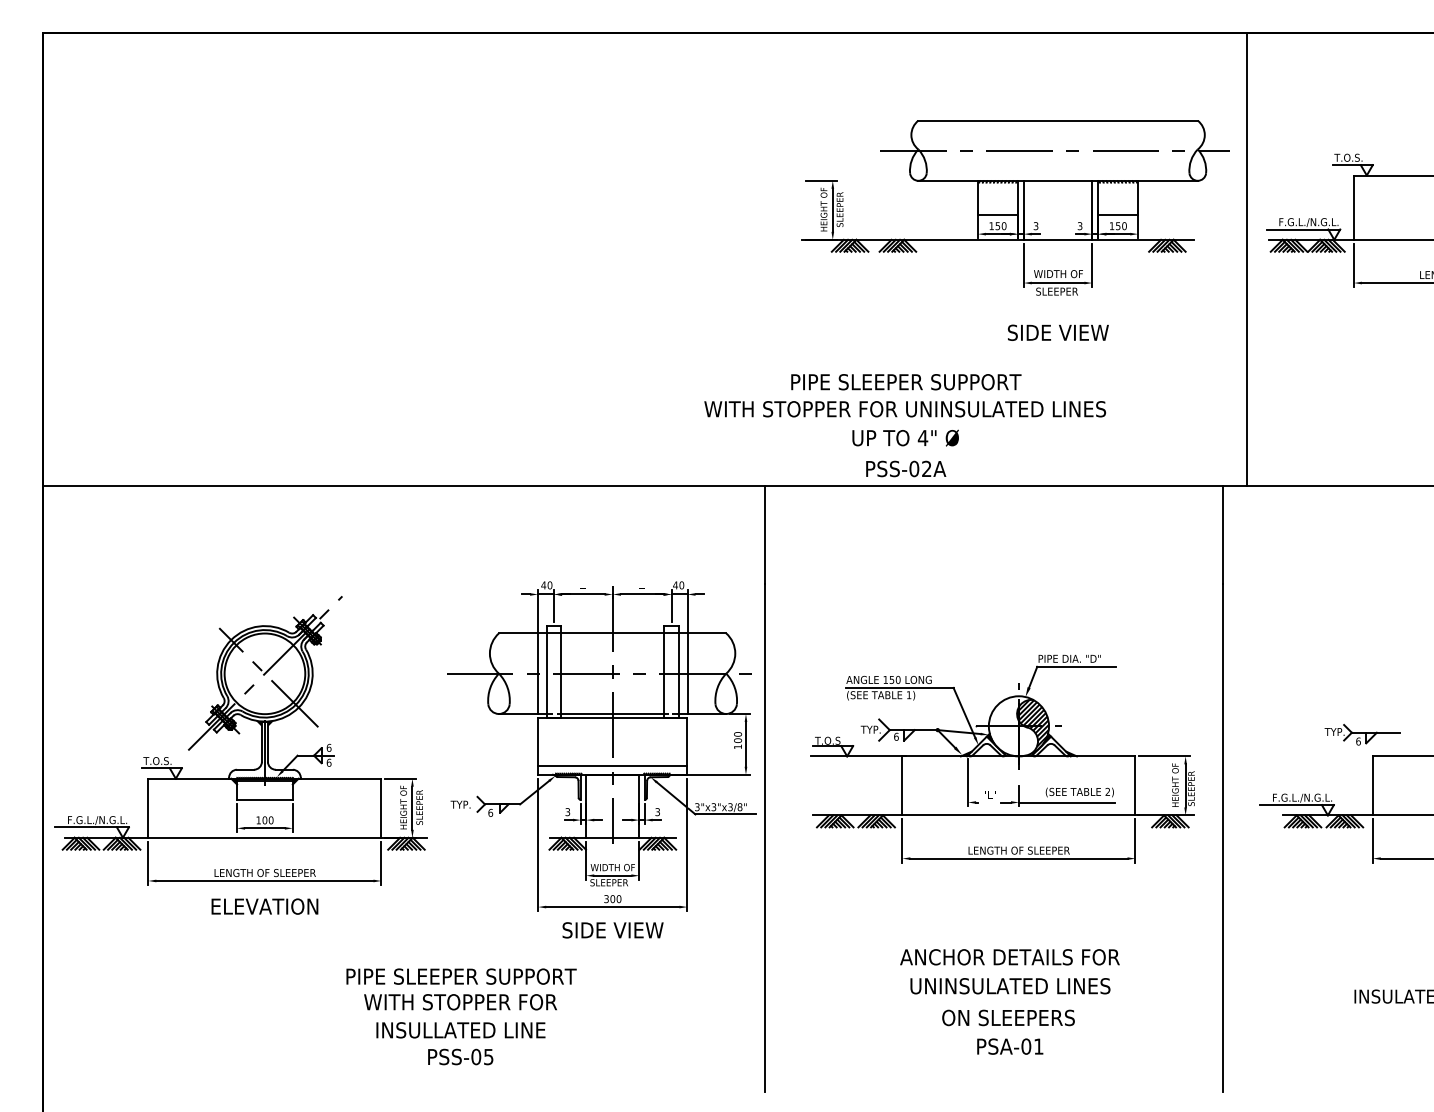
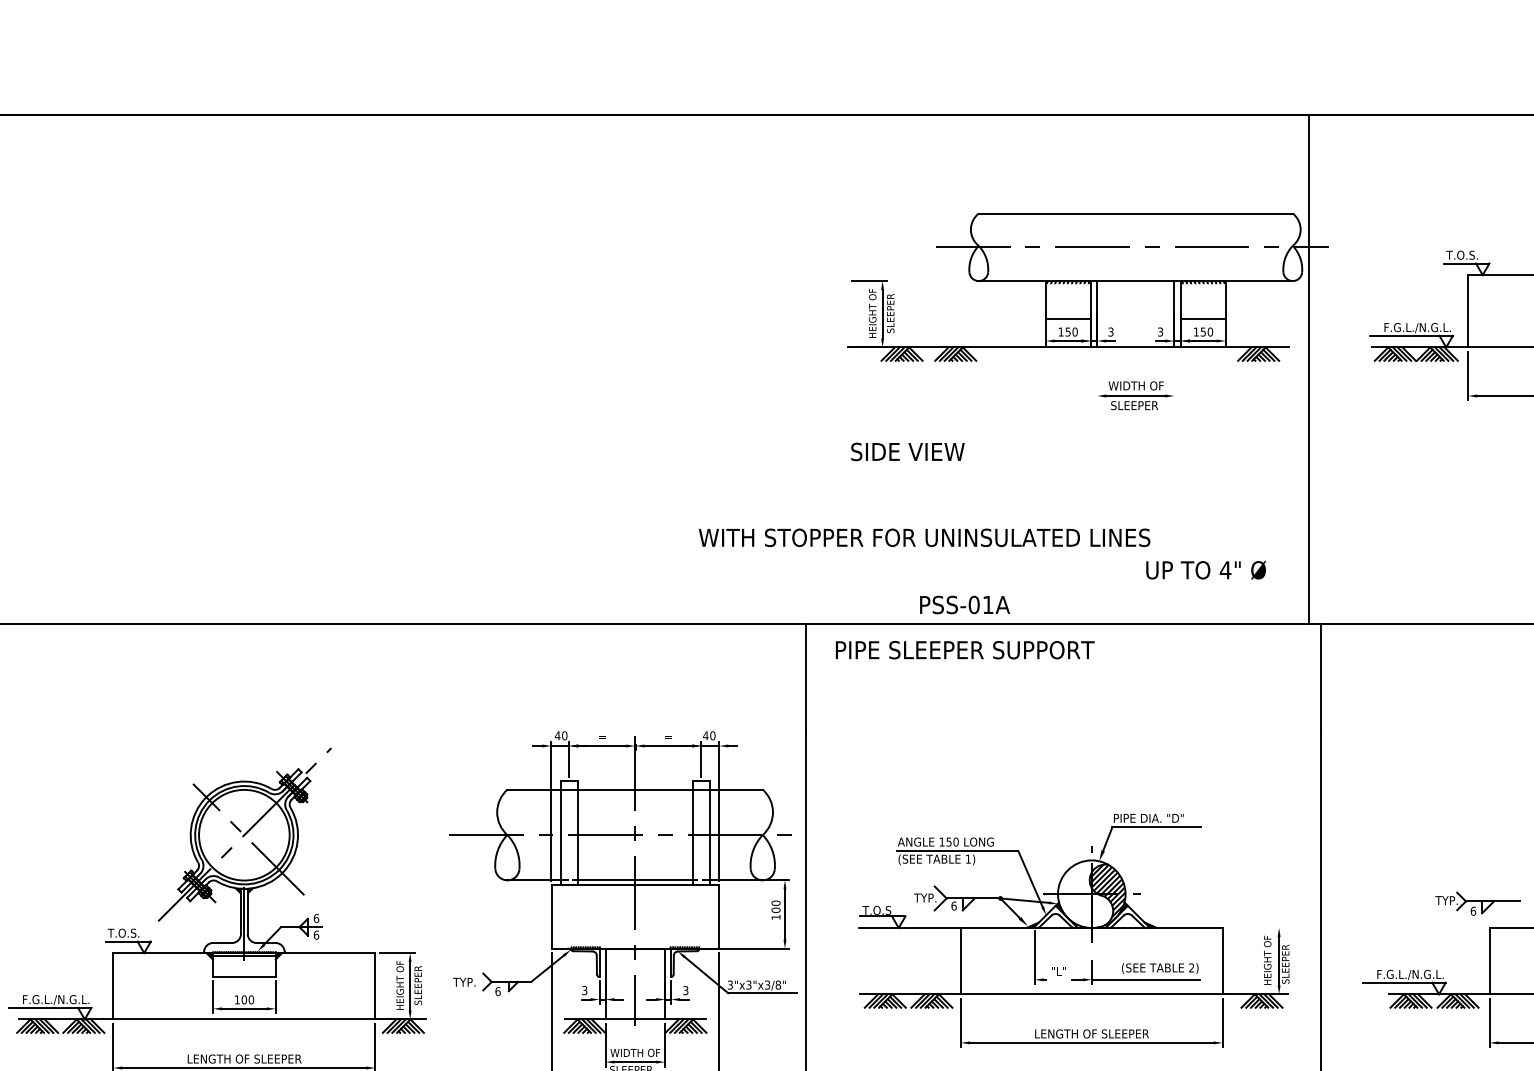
line: (1247, 259) -> (1309, 369), moved
line: (1023, 265) -> (1096, 376), removed
line: (1092, 265) -> (1174, 376), removed
text: (1058, 332) -> (908, 451), moved
text: (906, 382) -> (965, 650), moved
text: (905, 409) -> (924, 538), moved
text: (905, 437) -> (1205, 569), moved
text: (926, 468) -> (987, 604), PSS-02A -> PSS-01A
line: (1164, 756) -> (1255, 928), removed
line: (612, 765) -> (634, 938), removed

